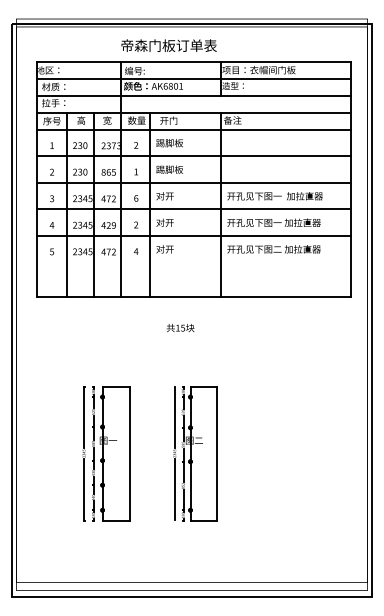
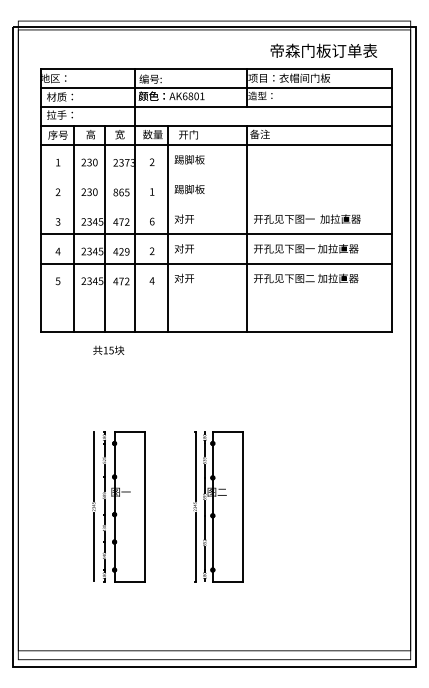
text: (168, 45) -> (323, 50), moved
line: (193, 156) -> (216, 174), removed
line: (193, 183) -> (216, 204), removed
text: (180, 327) -> (108, 349), moved

